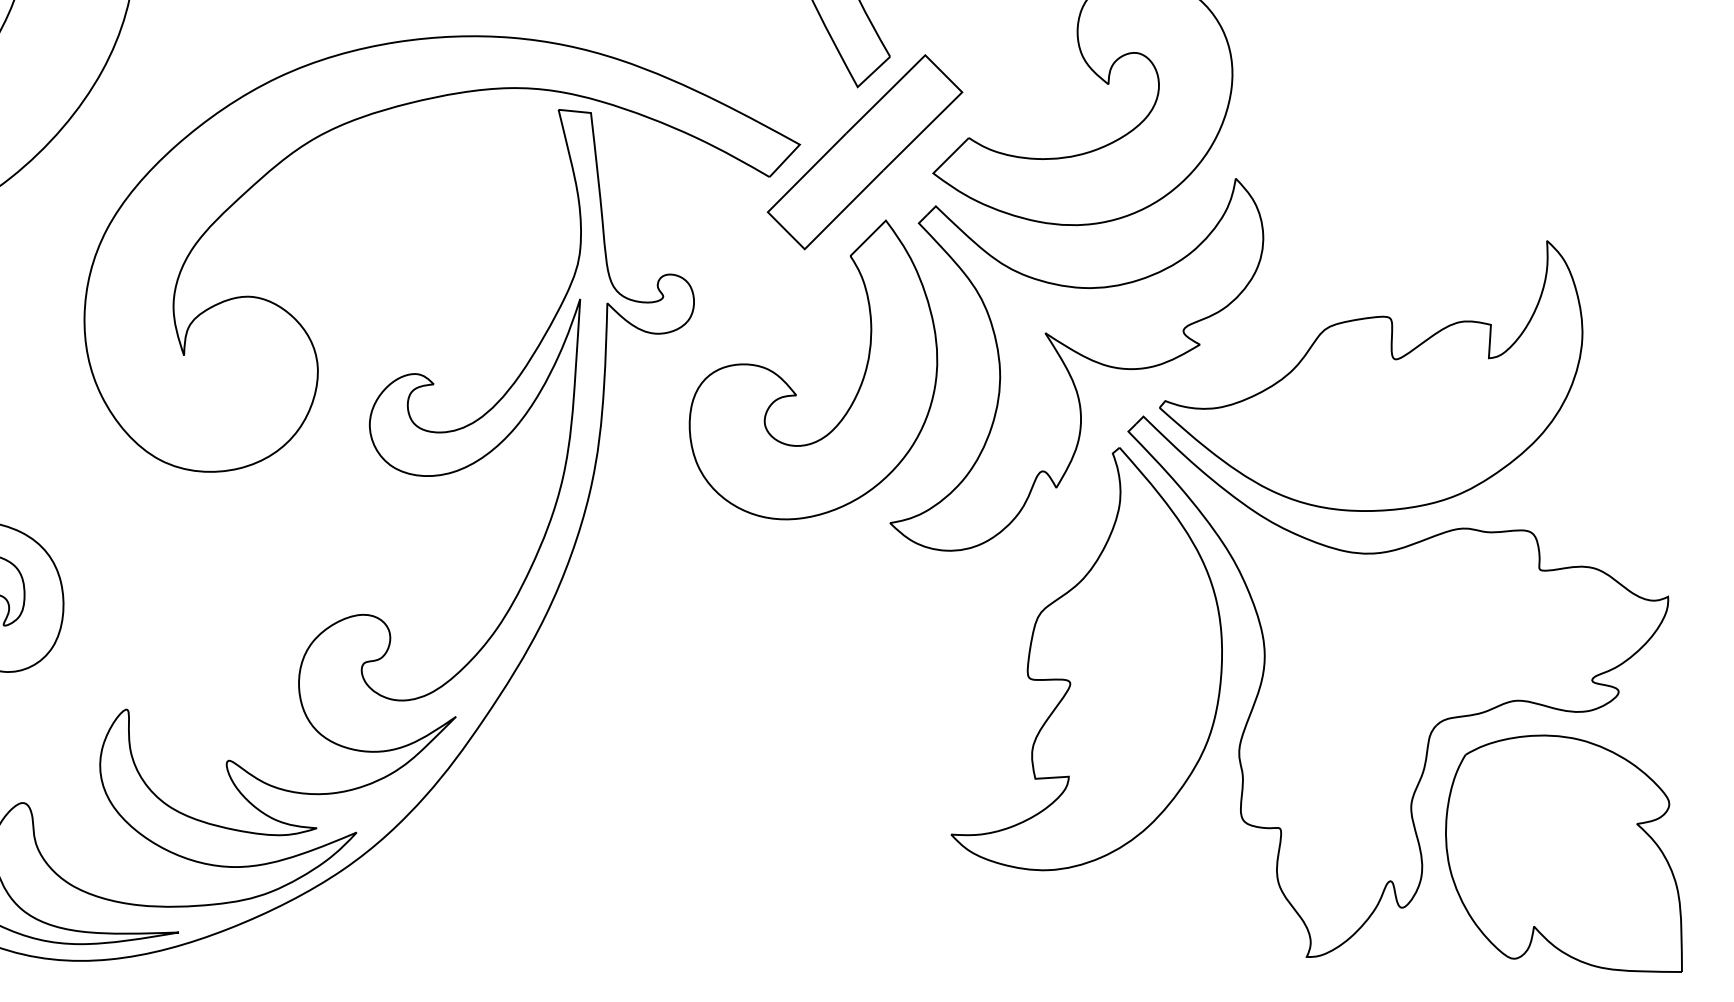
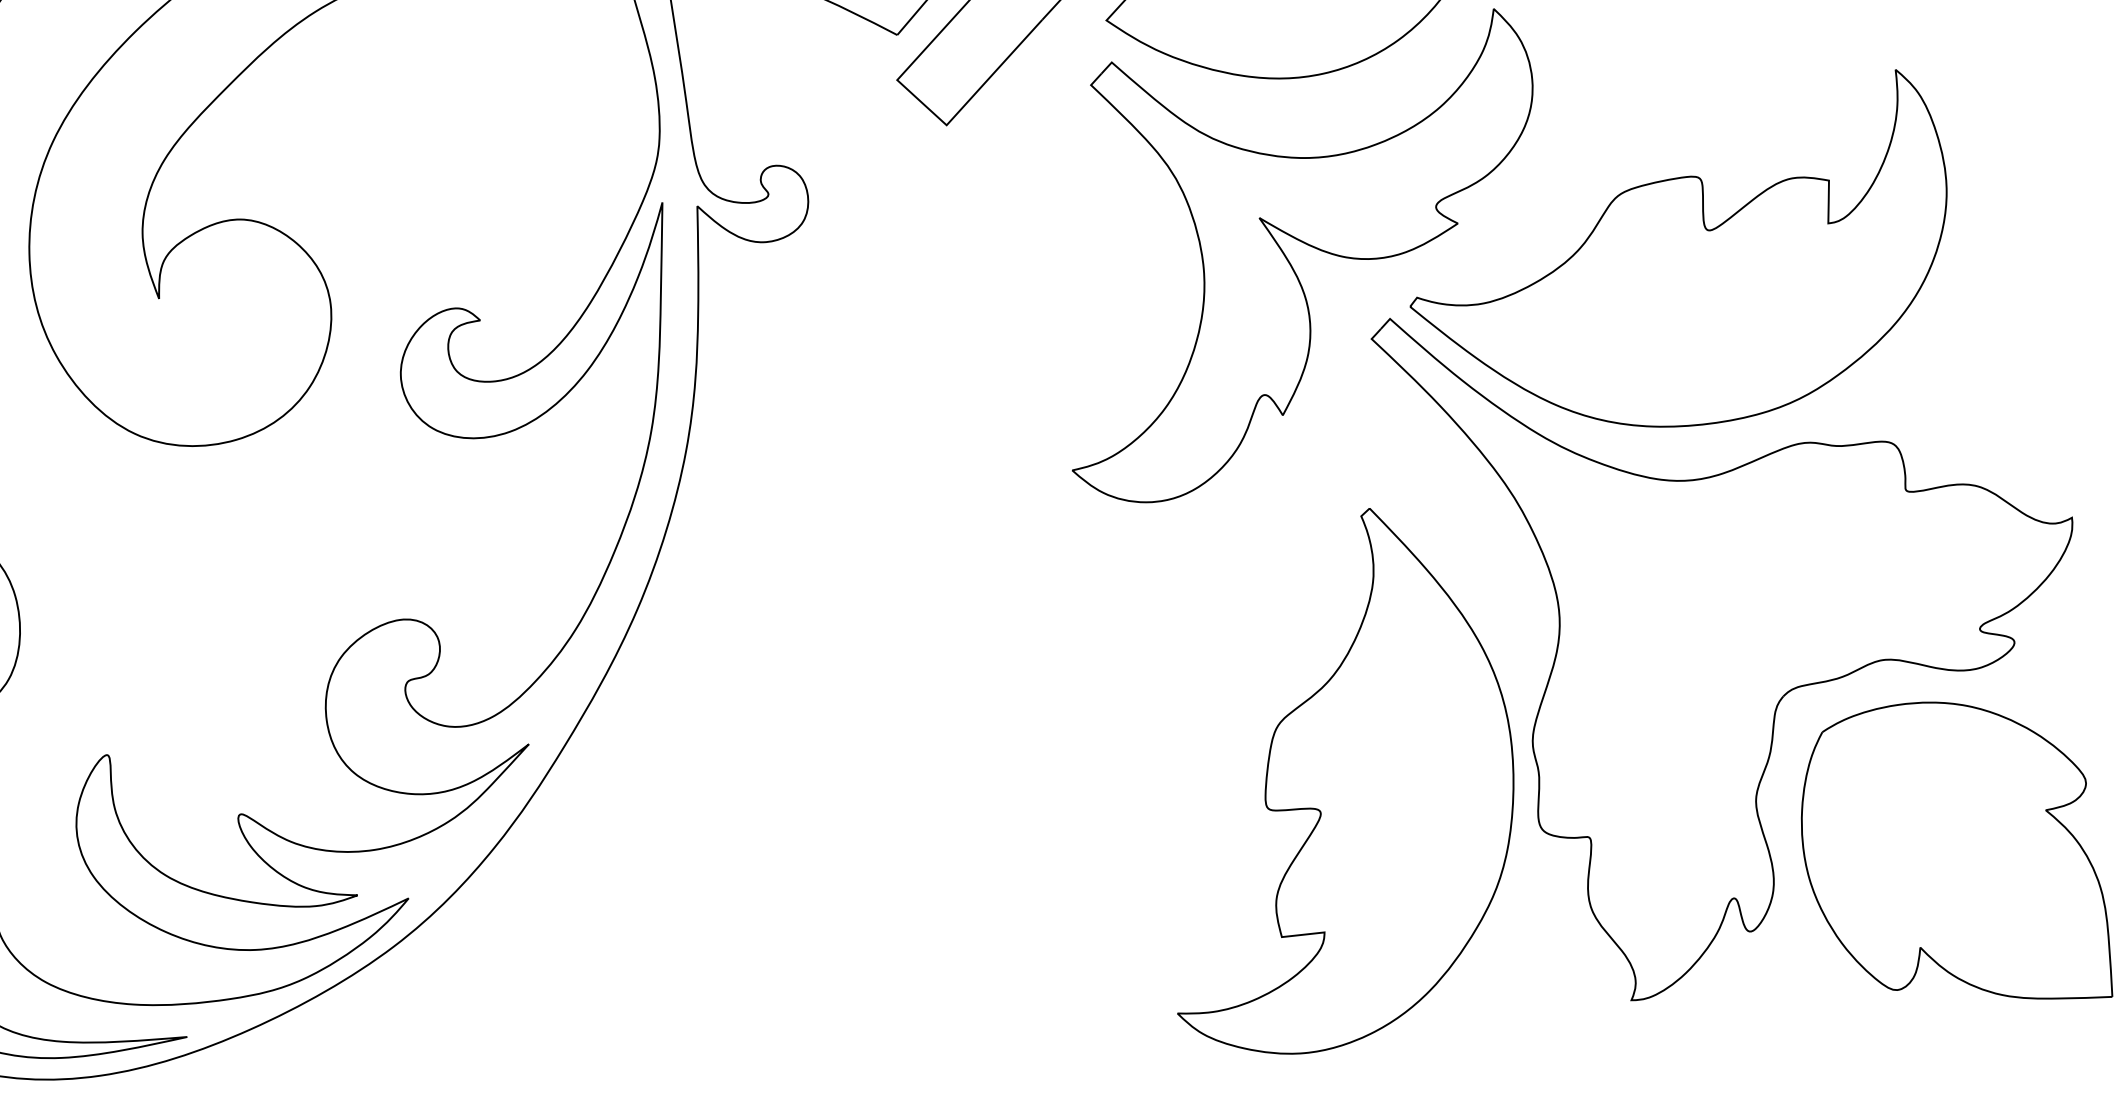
part: (791, 387) -> (938, 302), removed
part: (1086, 659) -> (1340, 781), moved

